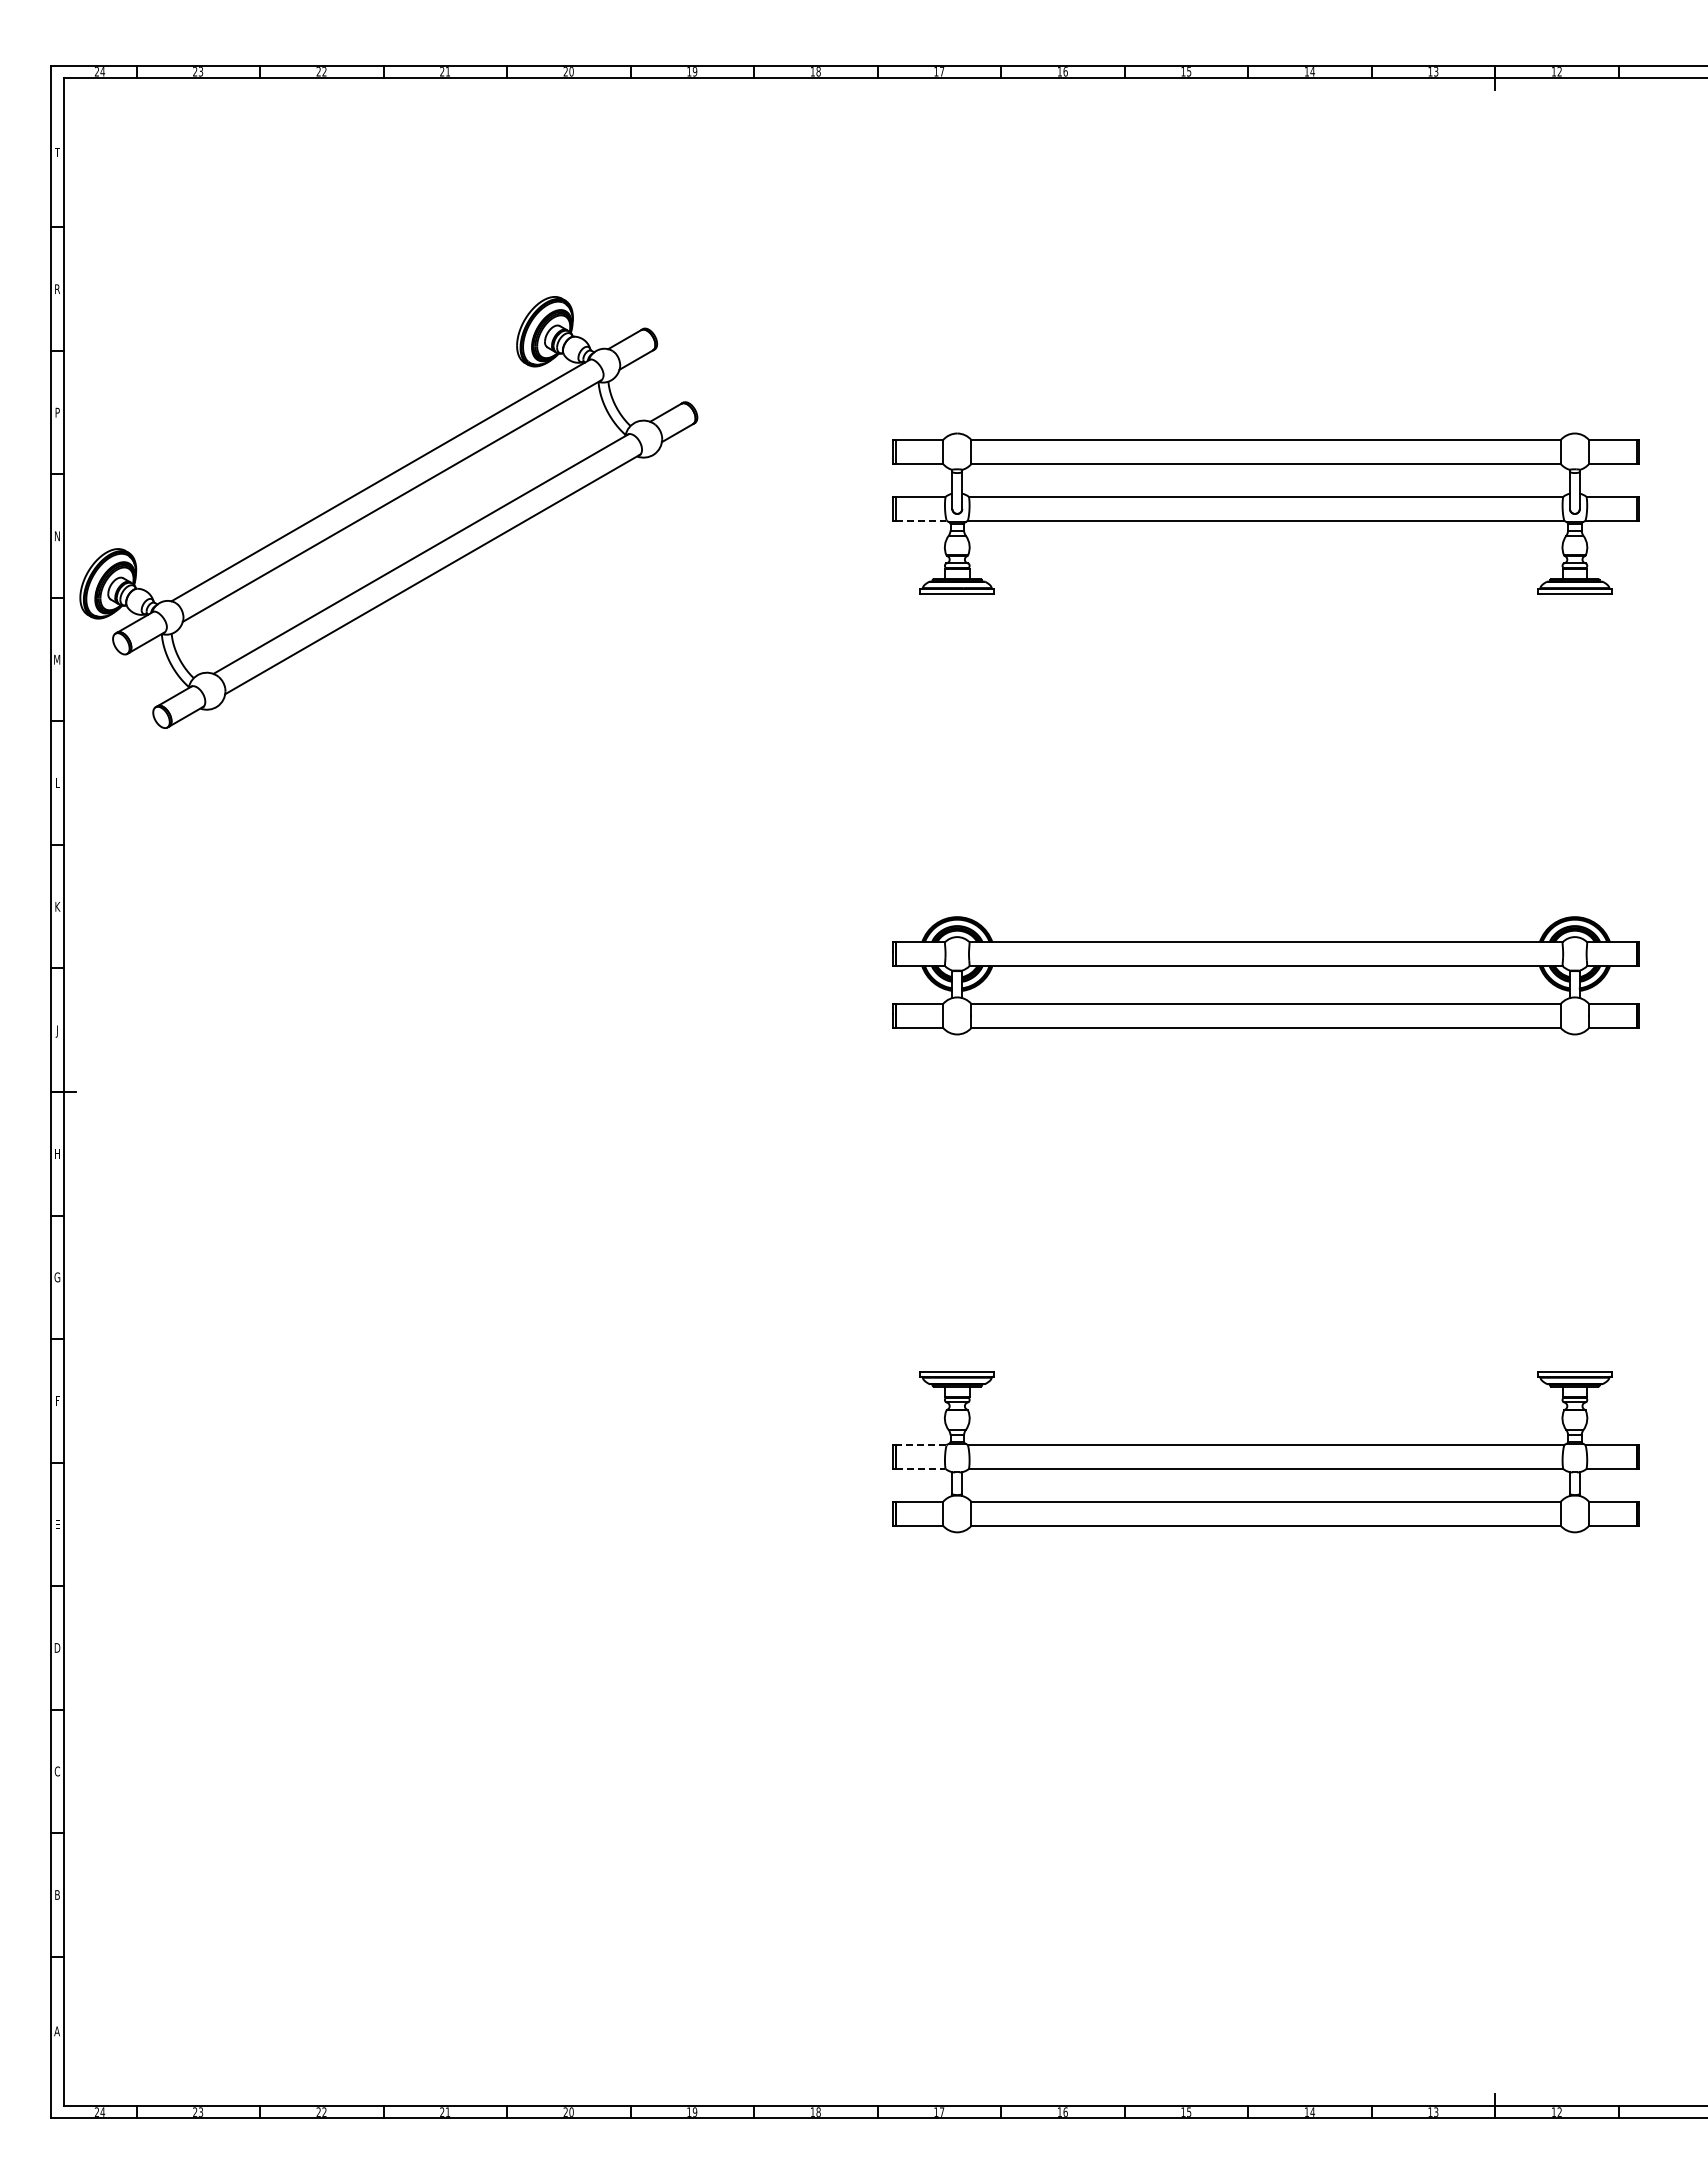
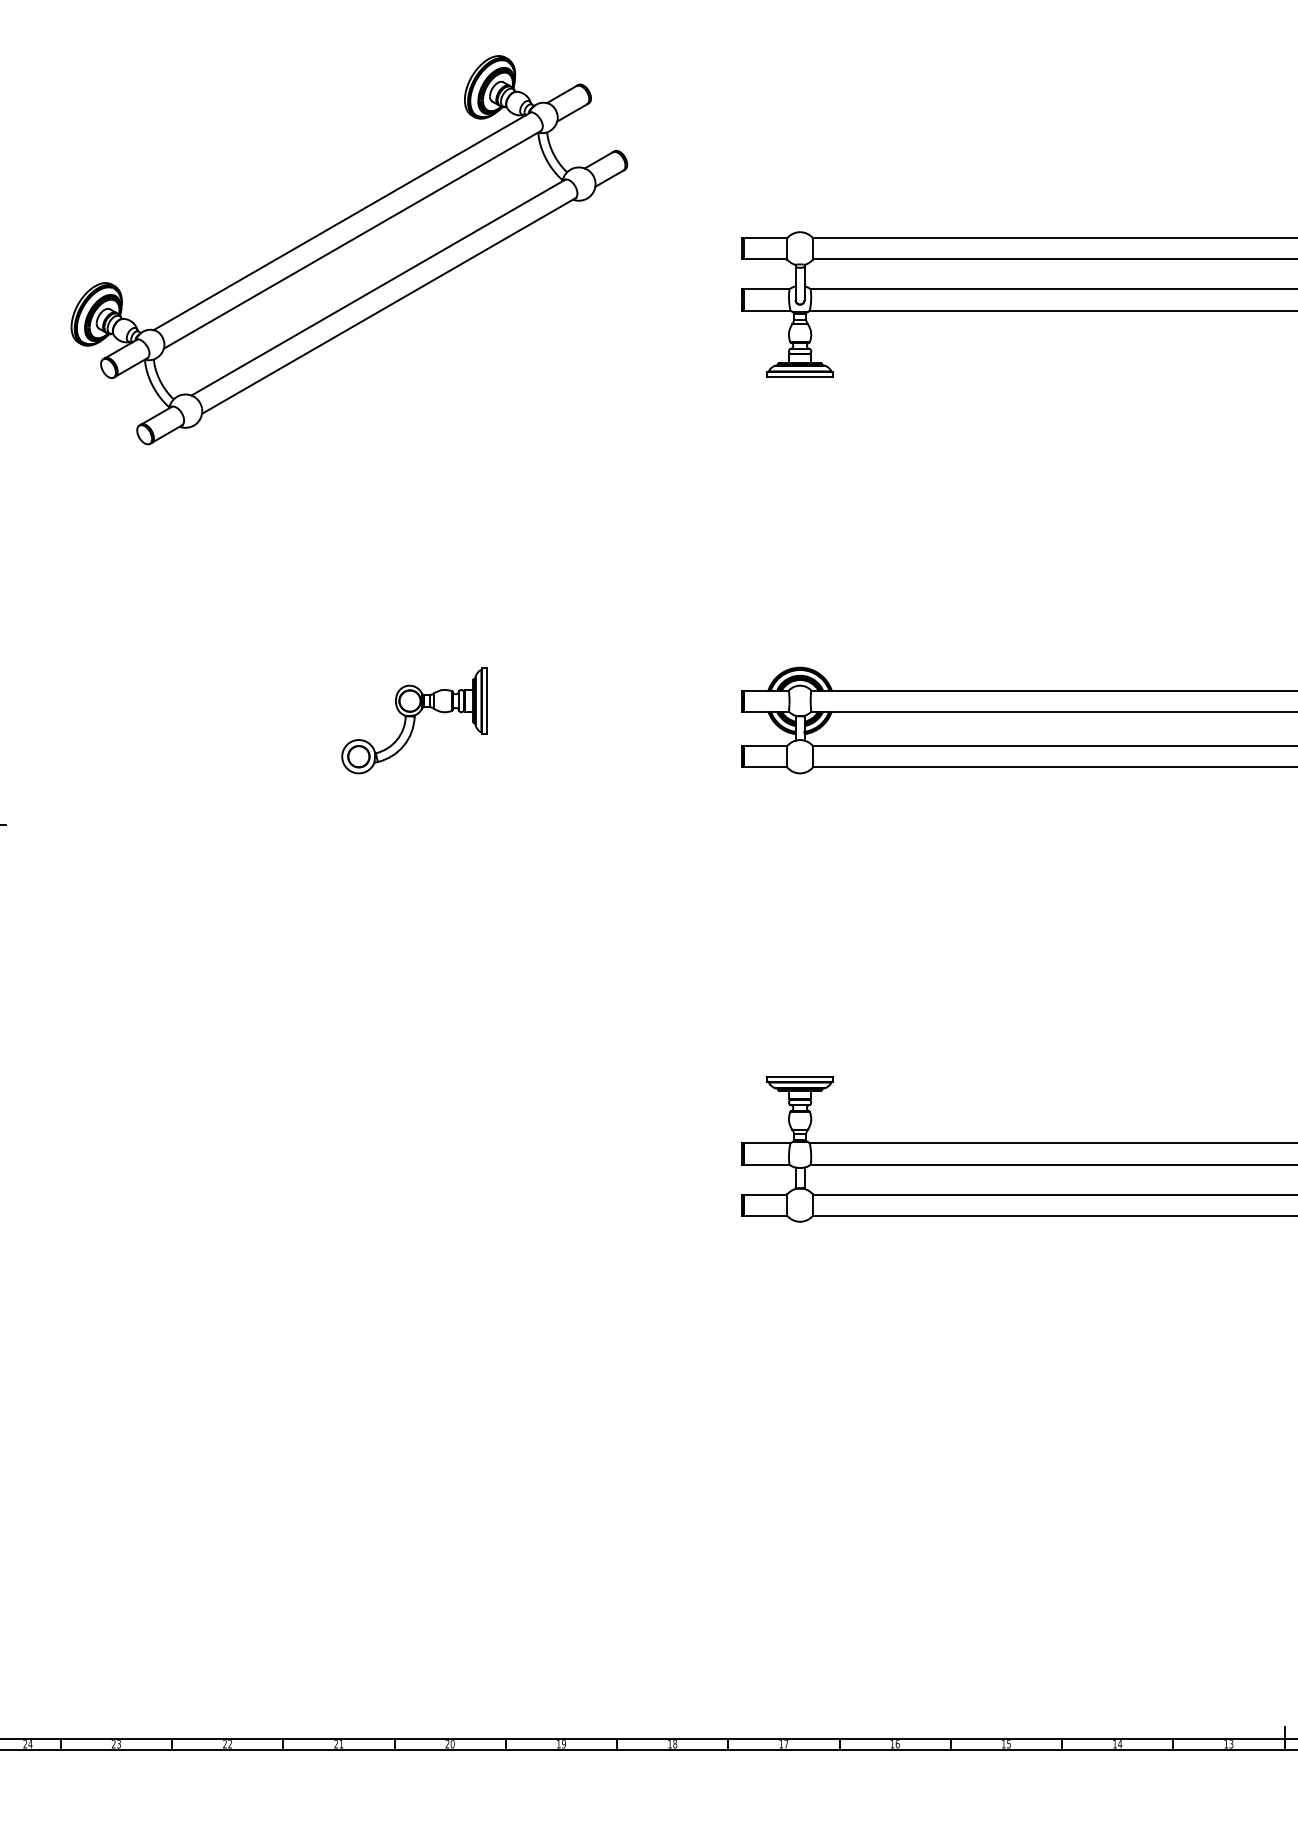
part: (388, 512) -> (349, 250), moved
line: (921, 520) -> (767, 310), dashed -> solid
part: (528, 975) -> (413, 720), added
line: (920, 1445) -> (766, 1143), dashed -> solid
line: (920, 1468) -> (766, 1164), dashed -> solid

